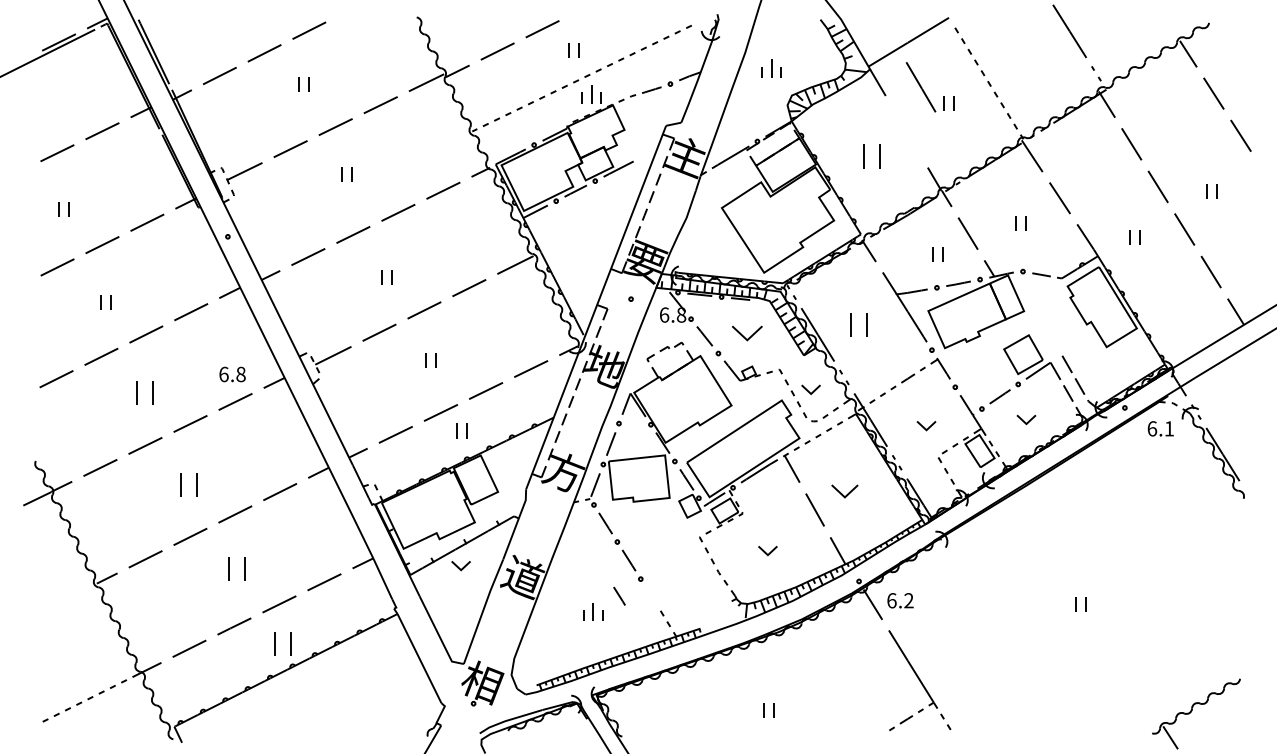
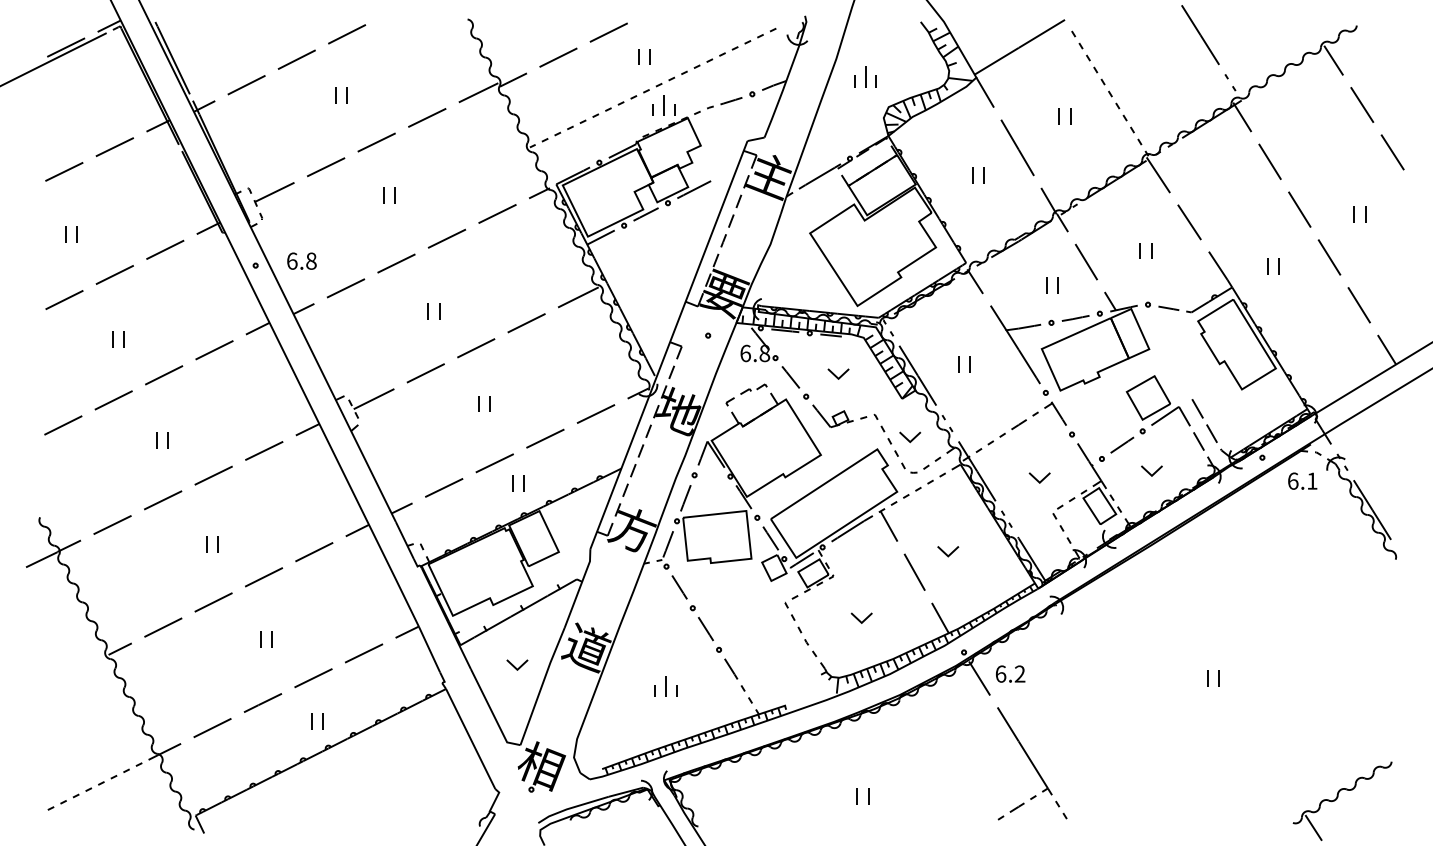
line: (920, 86) -> (1017, 147), moved
part: (871, 156) -> (978, 175), size x0.62
part: (859, 324) -> (964, 364), size x0.62
part: (747, 332) -> (838, 373), size x0.62
text: (232, 373) -> (301, 260), moved
part: (144, 392) -> (162, 440), size x0.62
part: (189, 485) -> (212, 544), size x0.62
part: (845, 491) -> (948, 551), size x0.71
part: (461, 565) -> (517, 664), moved
part: (237, 569) -> (266, 639), size x0.62
line: (619, 595) -> (731, 668), moved
part: (282, 642) -> (317, 721), size x0.62

